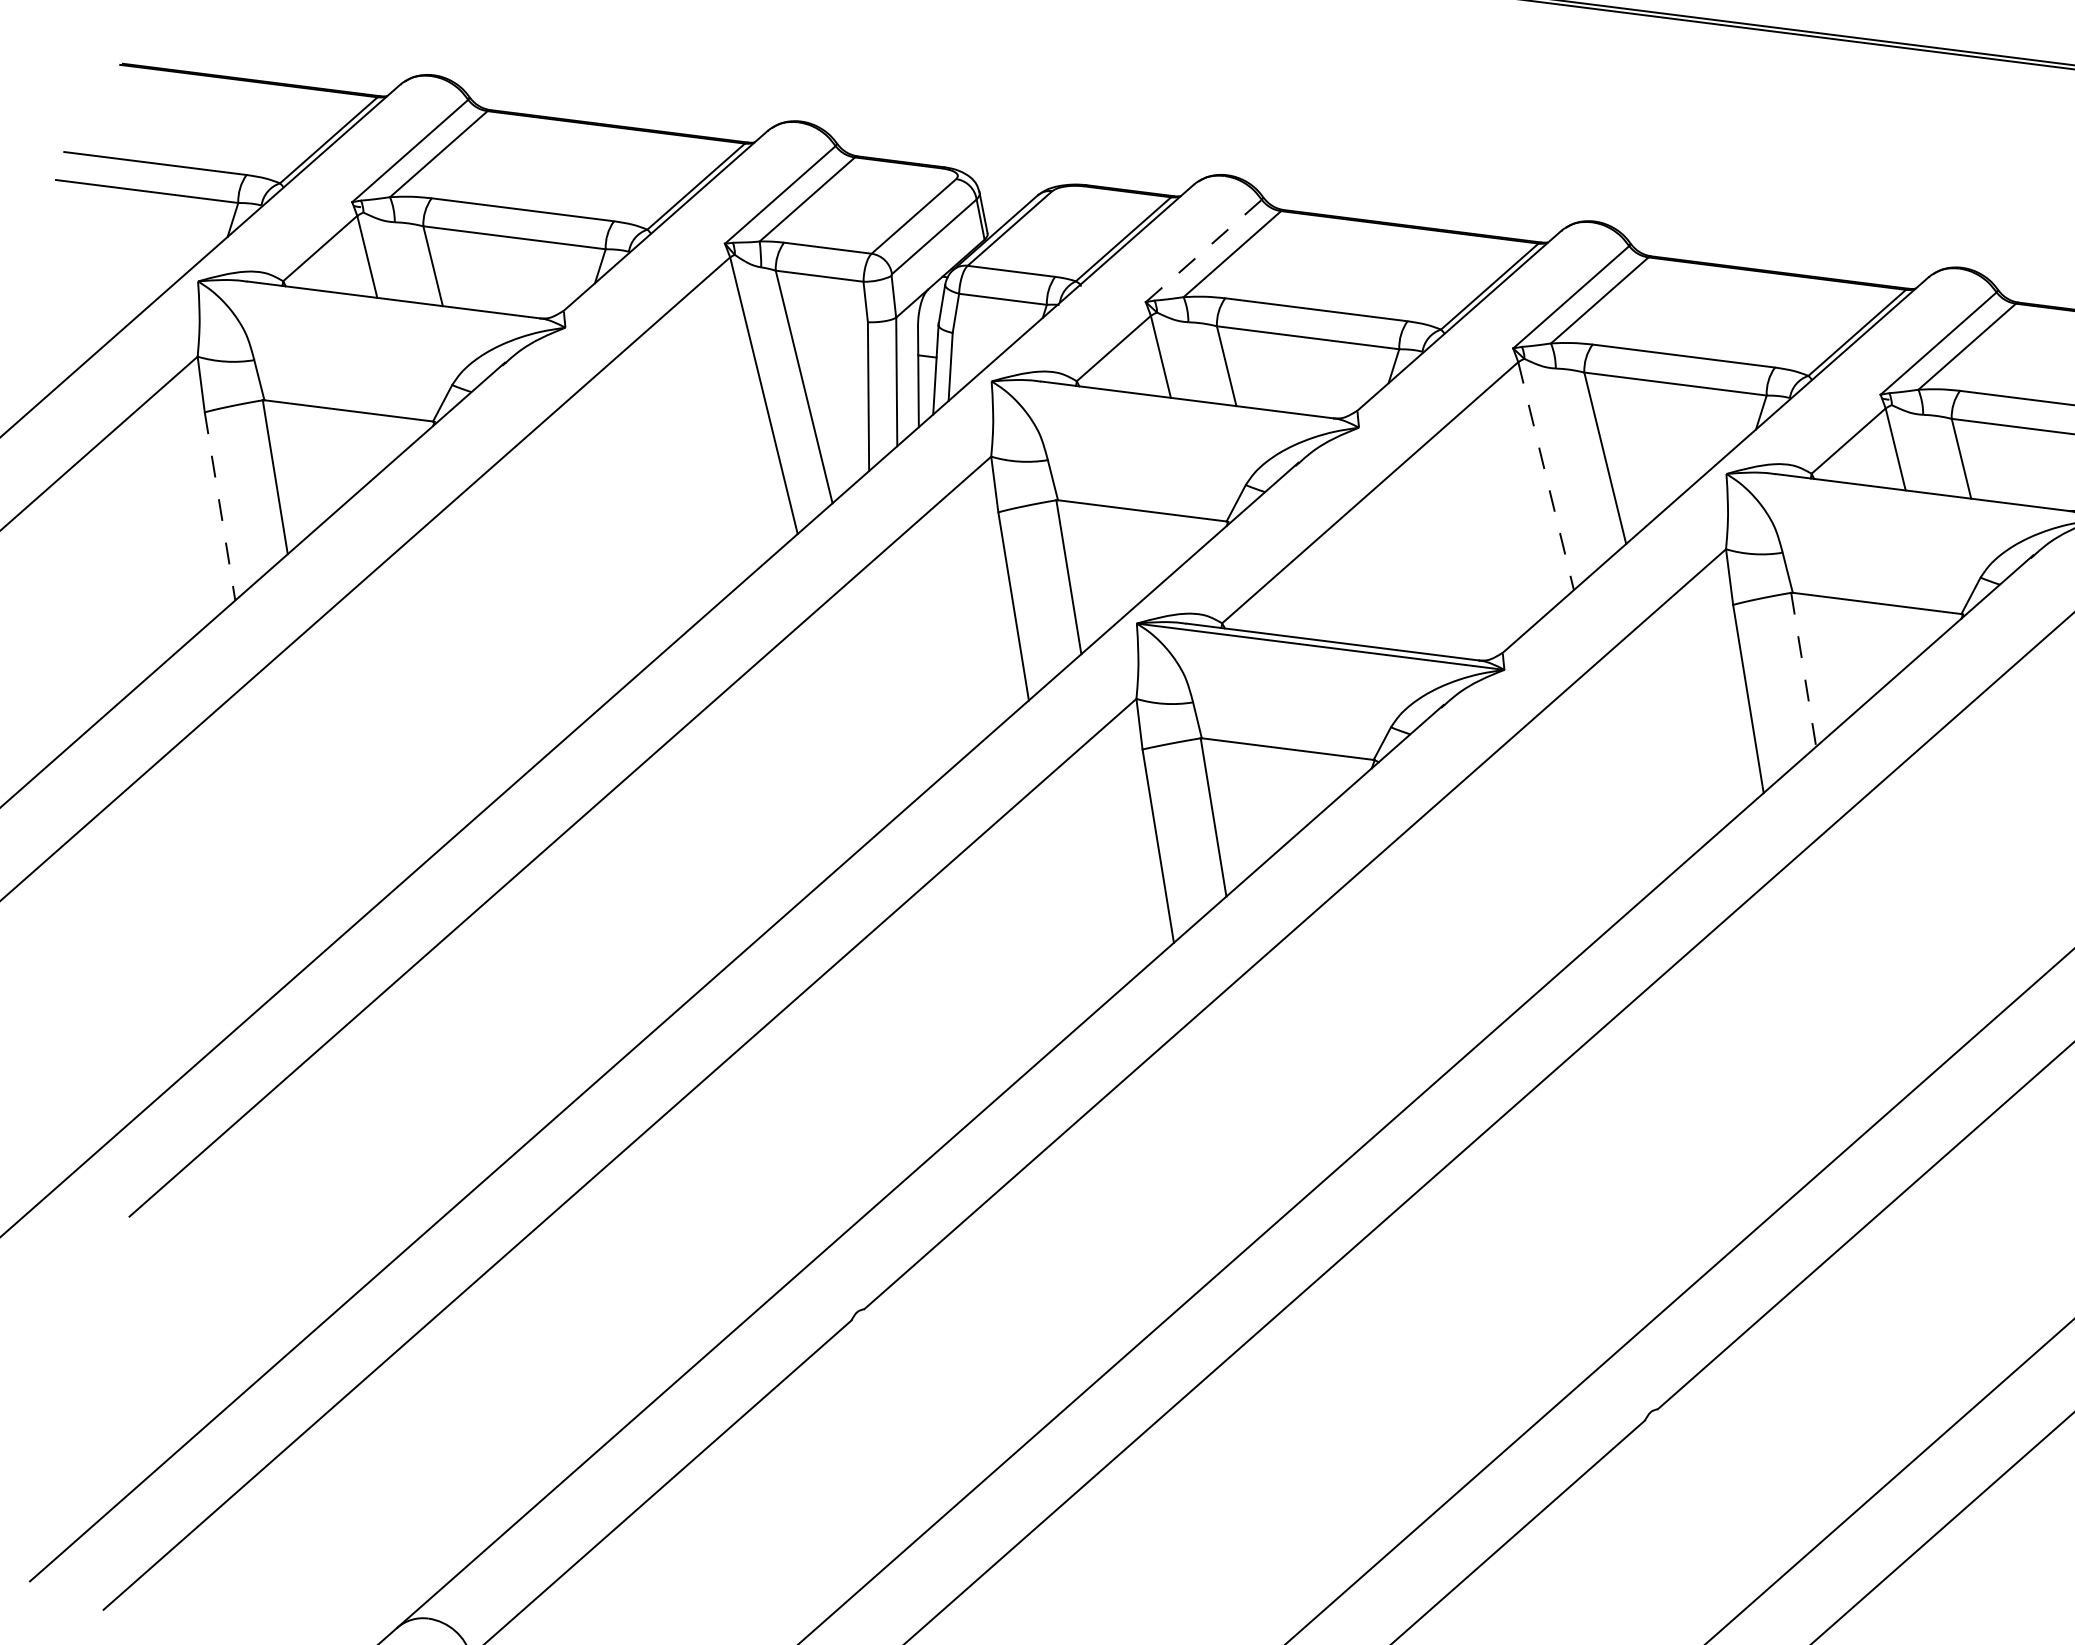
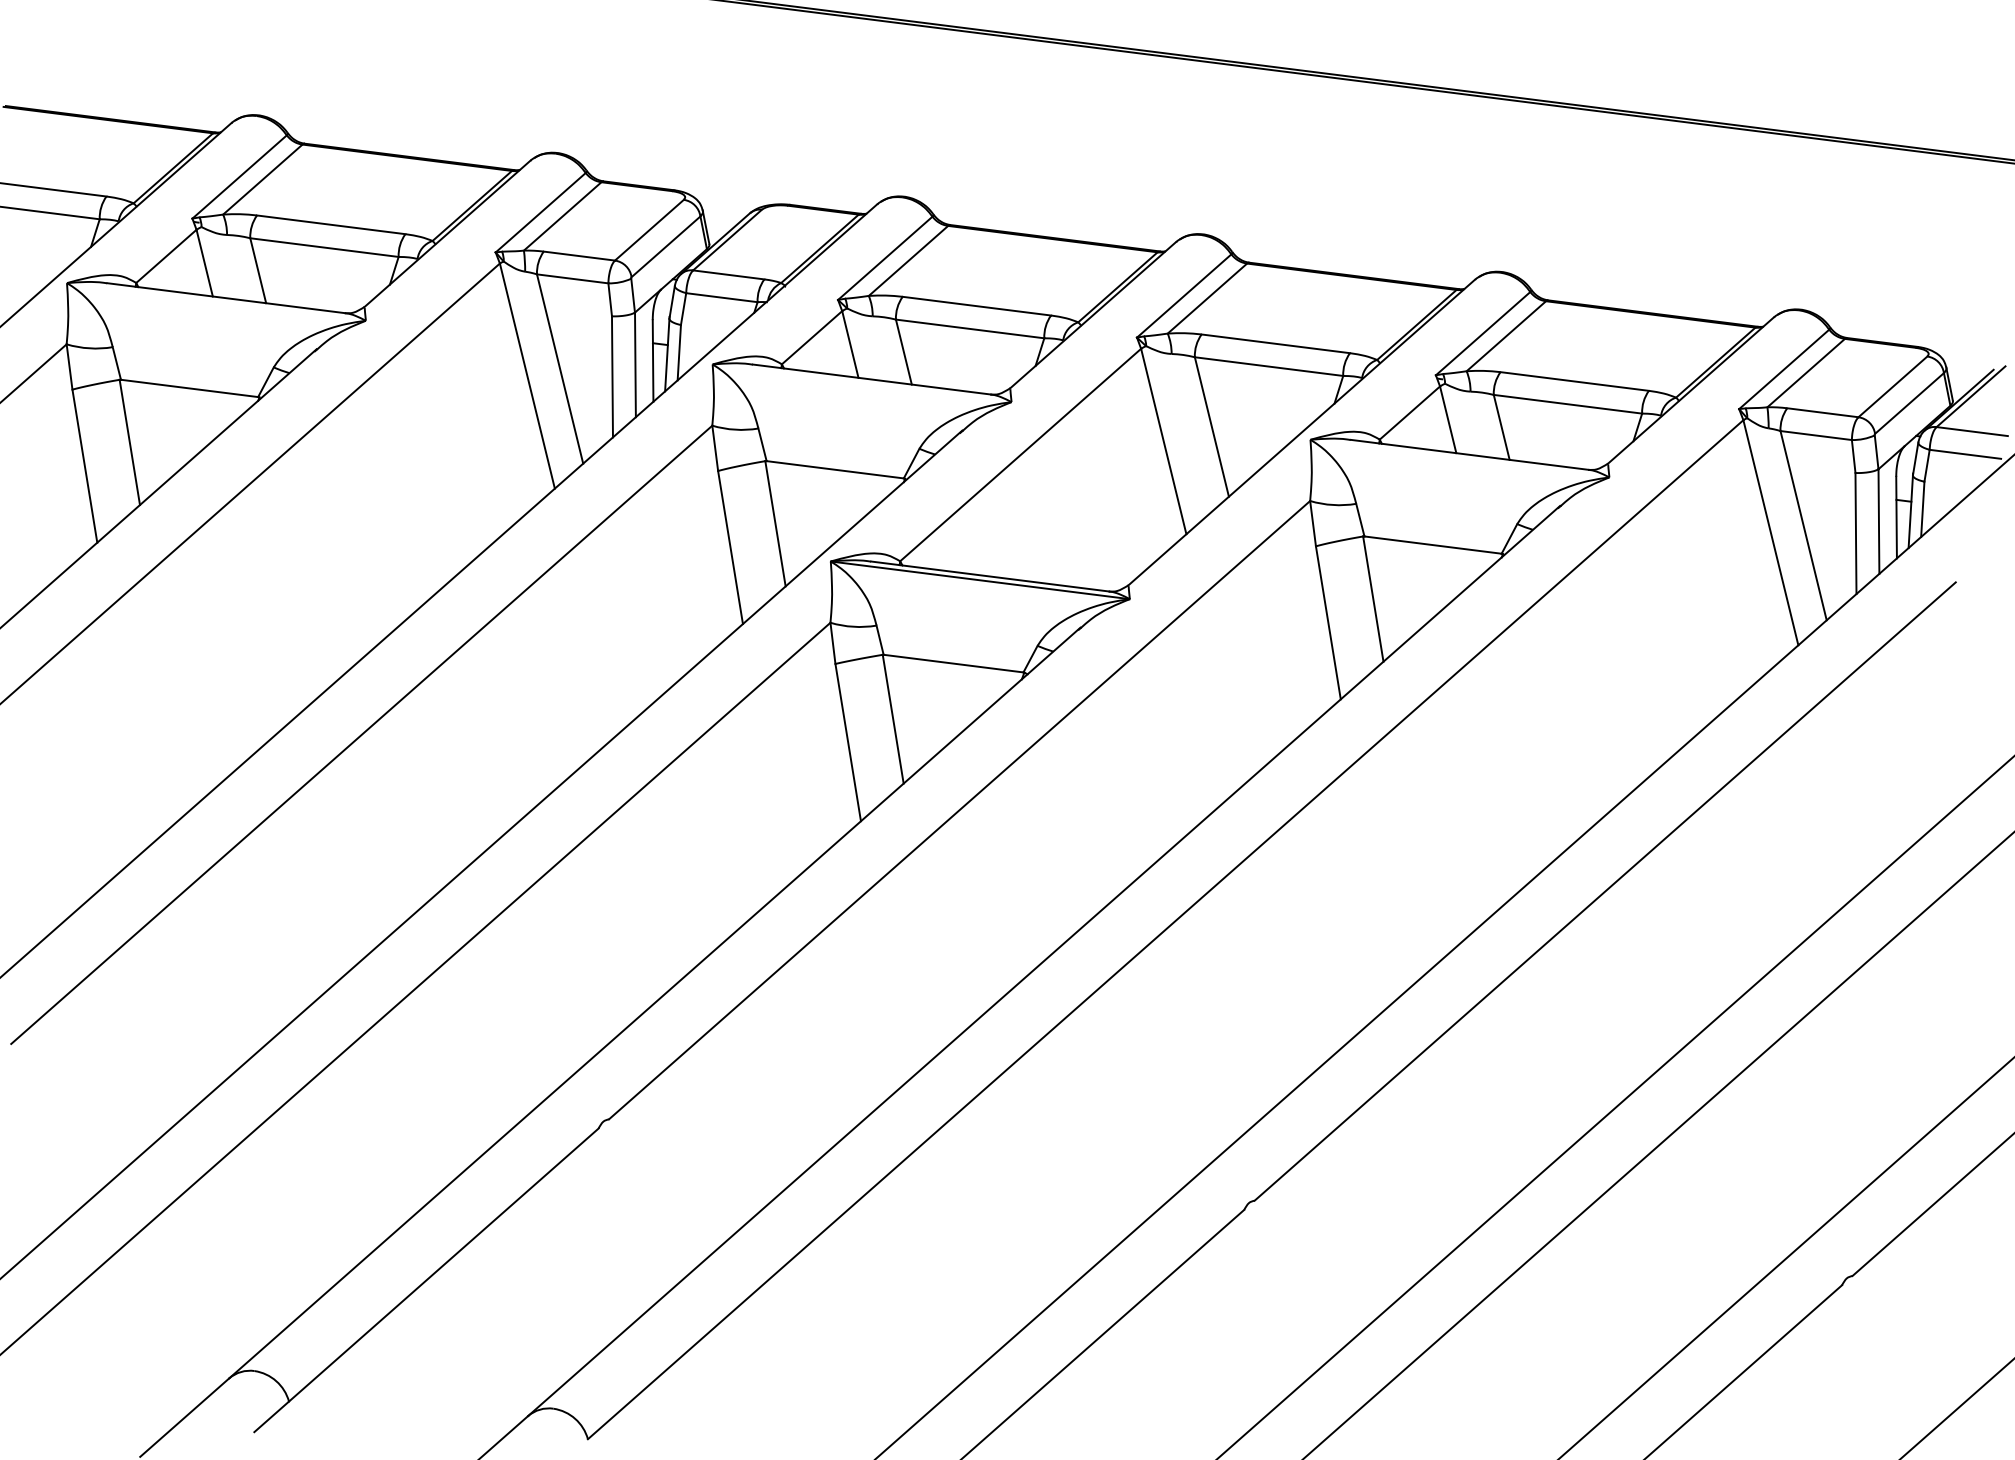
line: (1204, 251) -> (885, 258), dashed -> solid
line: (1545, 477) -> (1163, 442), dashed -> solid
line: (219, 506) -> (84, 466), dashed -> solid
line: (1803, 670) -> (1373, 599), dashed -> solid

